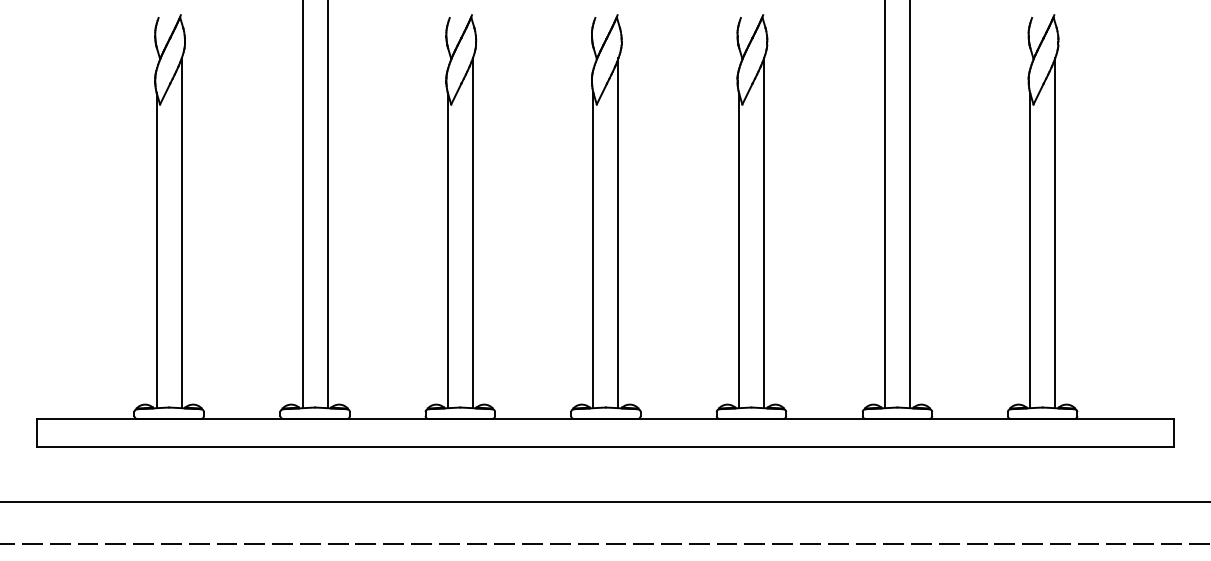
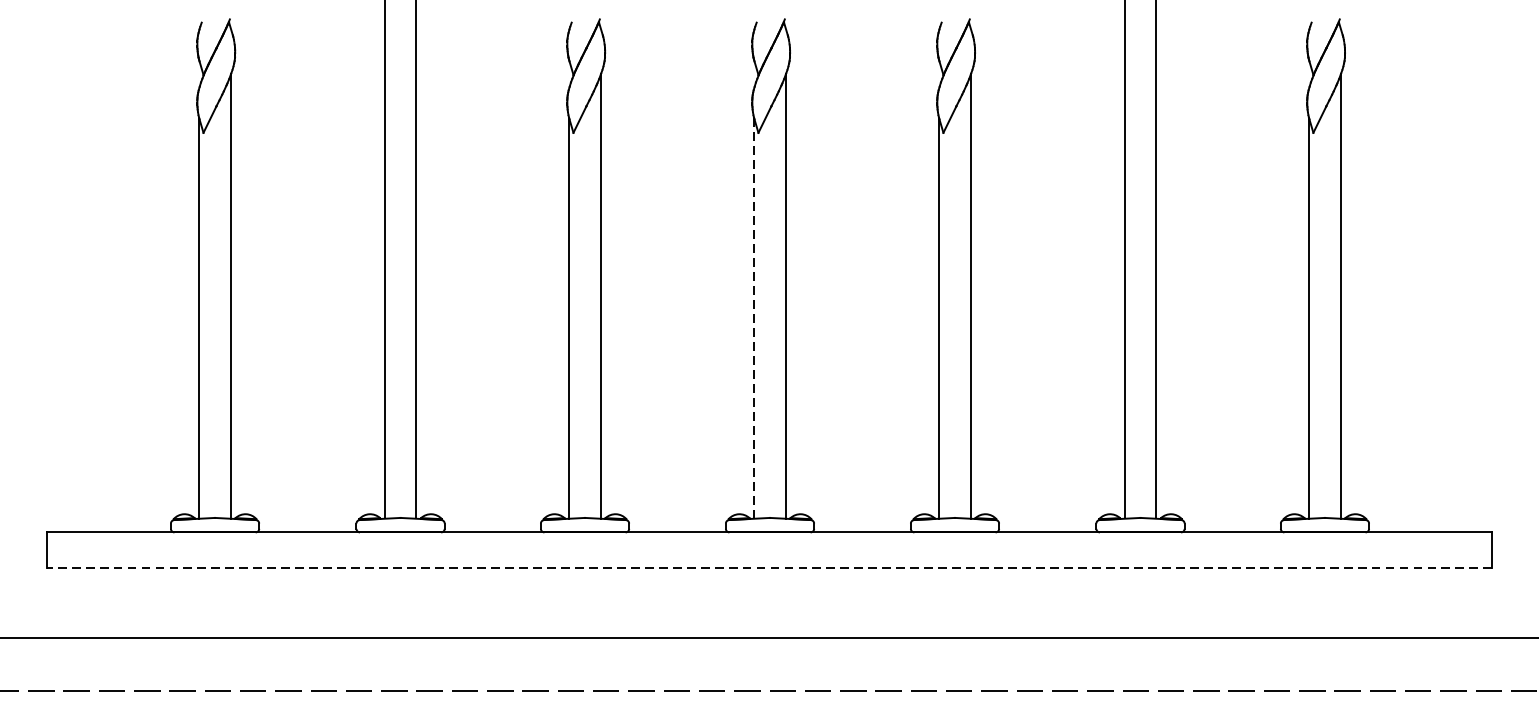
line: (593, 250) -> (754, 318), solid -> dashed
line: (605, 446) -> (769, 567), solid -> dashed

